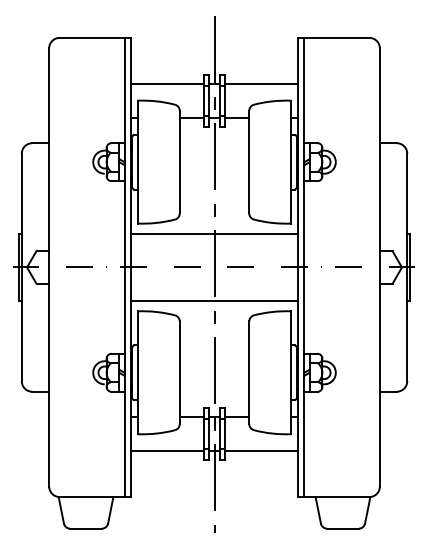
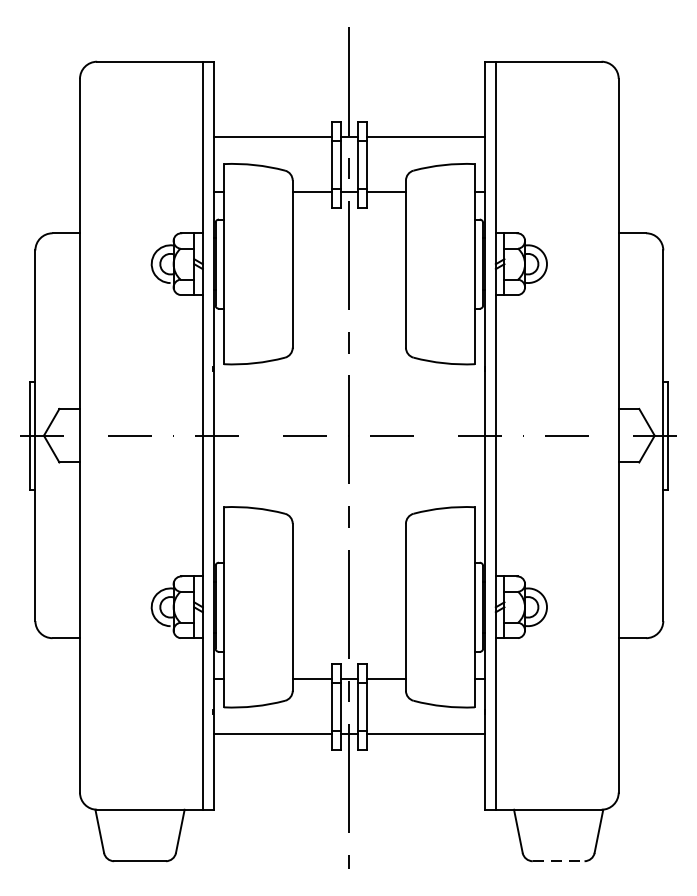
line: (214, 234) -> (349, 382), removed
line: (214, 300) -> (349, 489), removed
line: (343, 528) -> (559, 860), solid -> dashed

